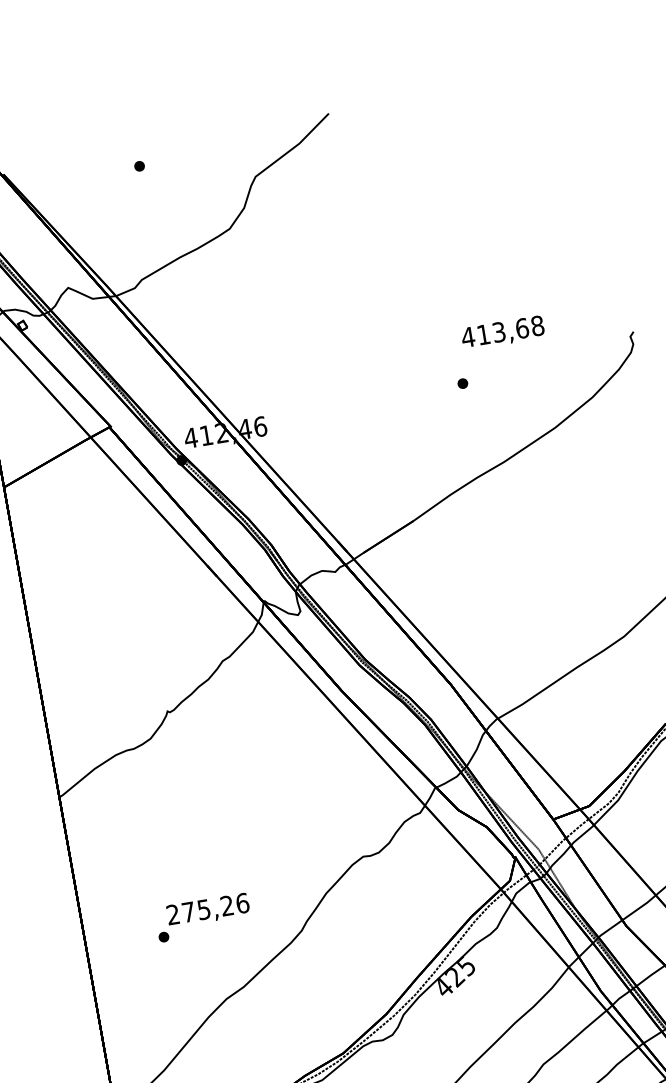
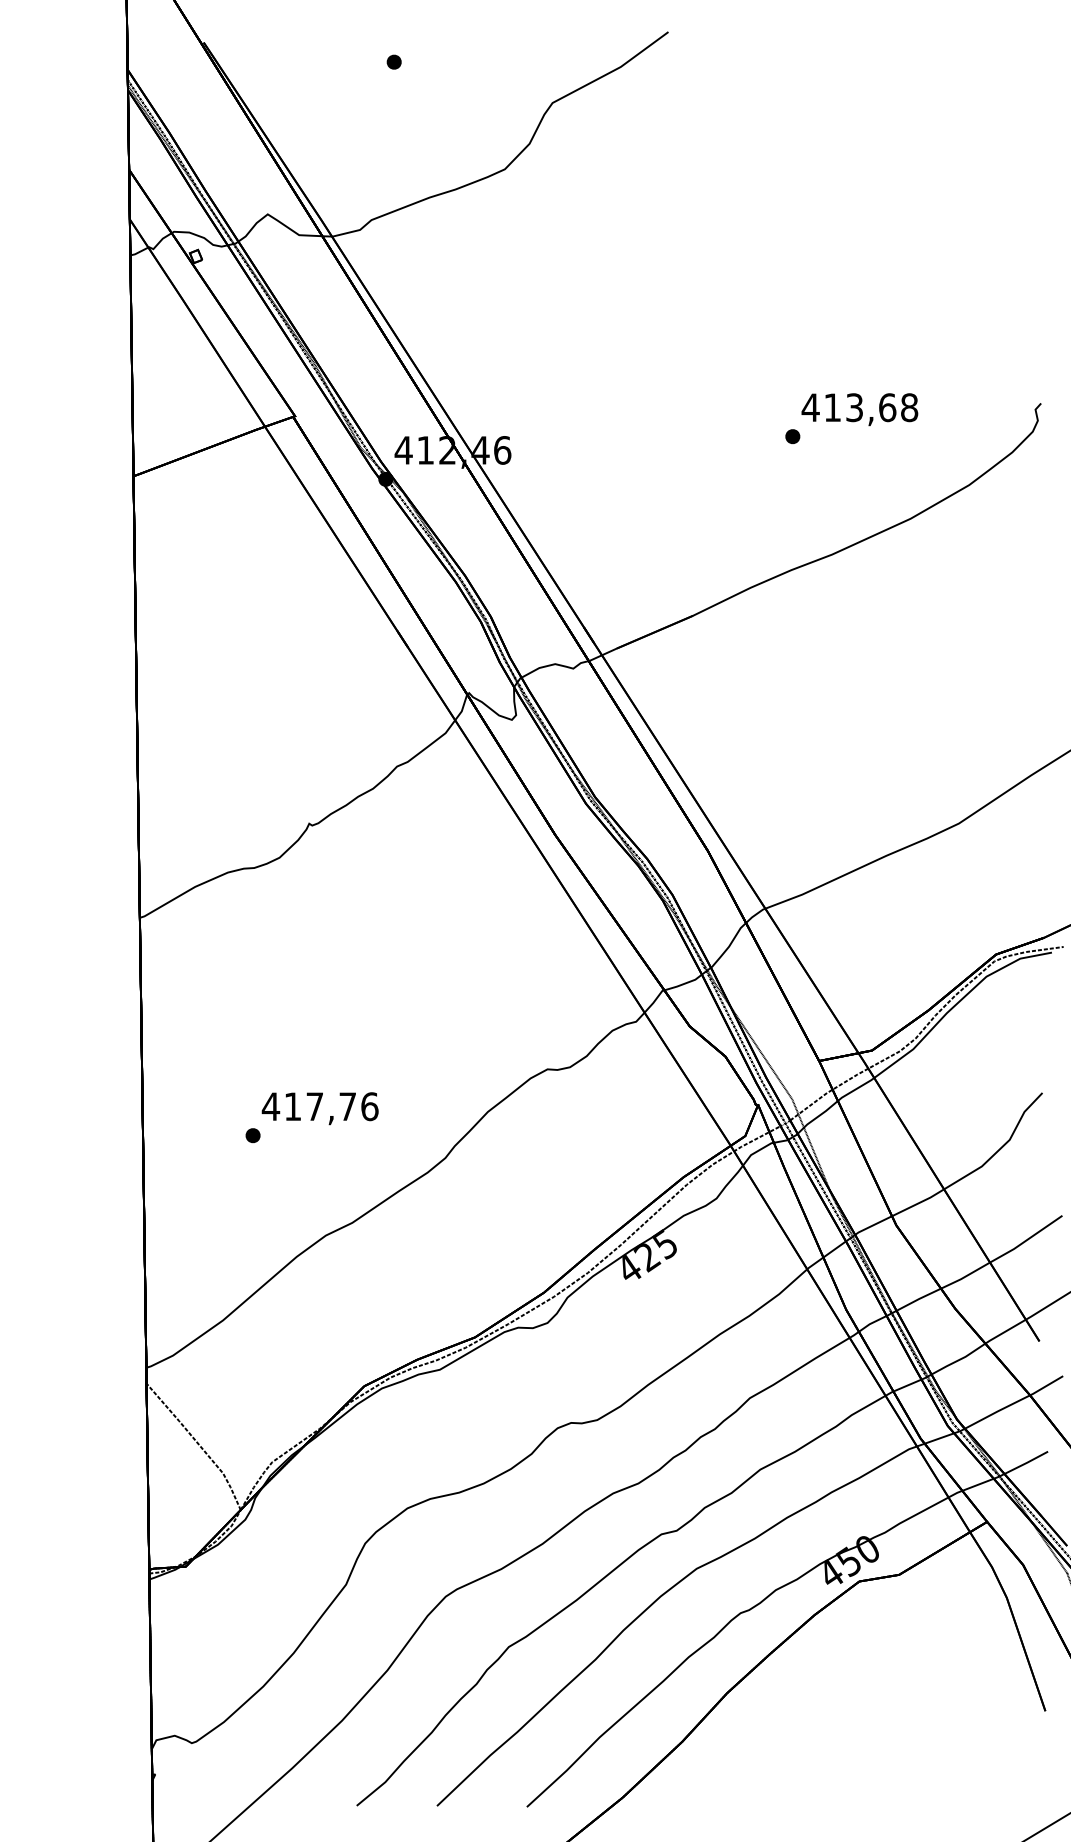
text: (502, 332) -> (859, 409), moved
text: (199, 910) -> (308, 1106), 275,26 -> 417,76

